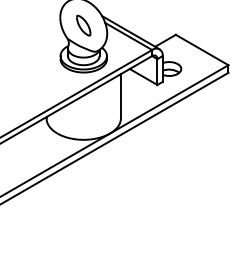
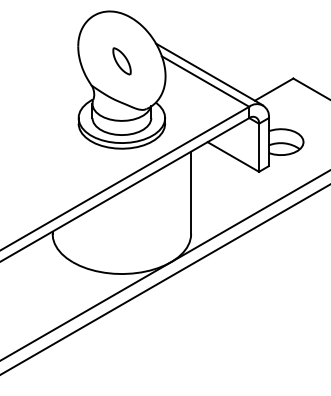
part: (83, 25) -> (121, 61), size x0.7

